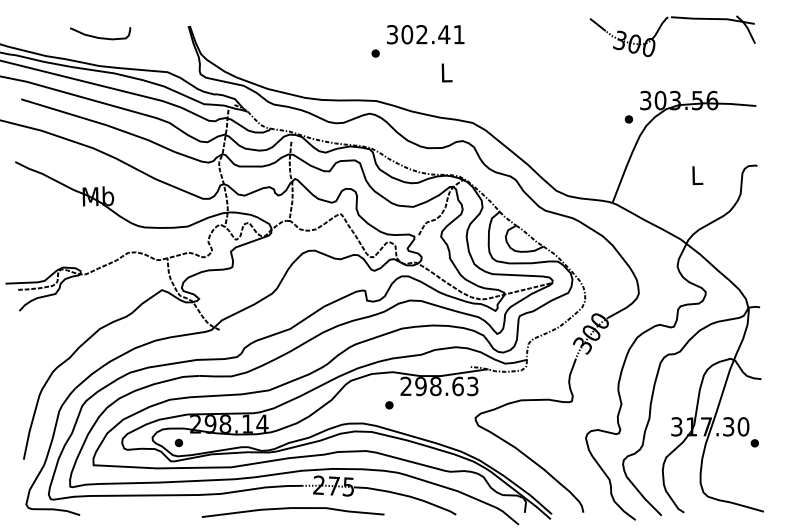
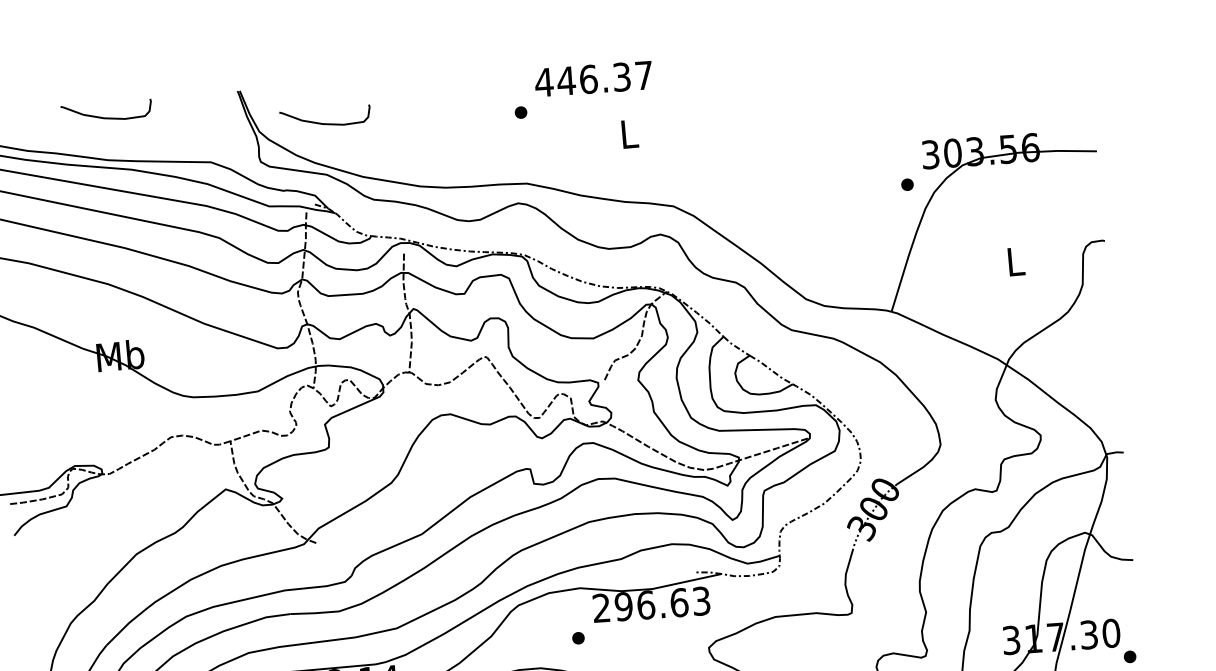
part: (659, 30) -> (943, 48), removed
text: (425, 34) -> (593, 78), 302.41 -> 446.37
curve: (245, 51) -> (325, 123), added
text: (435, 386) -> (645, 605), 298.63 -> 296.63

